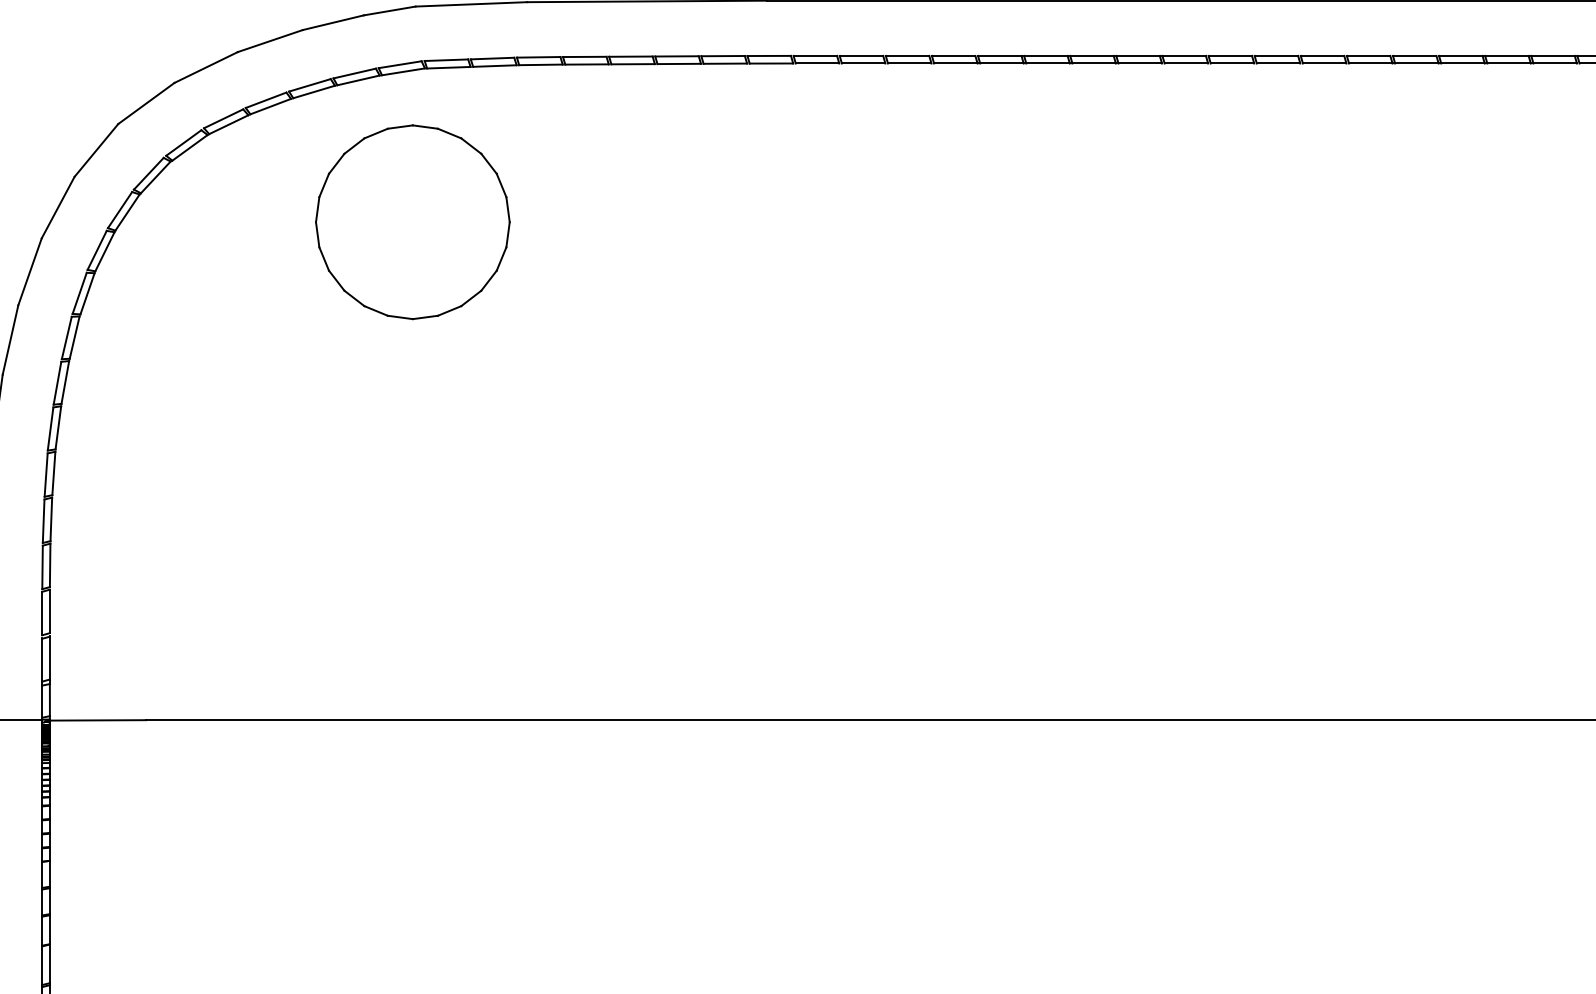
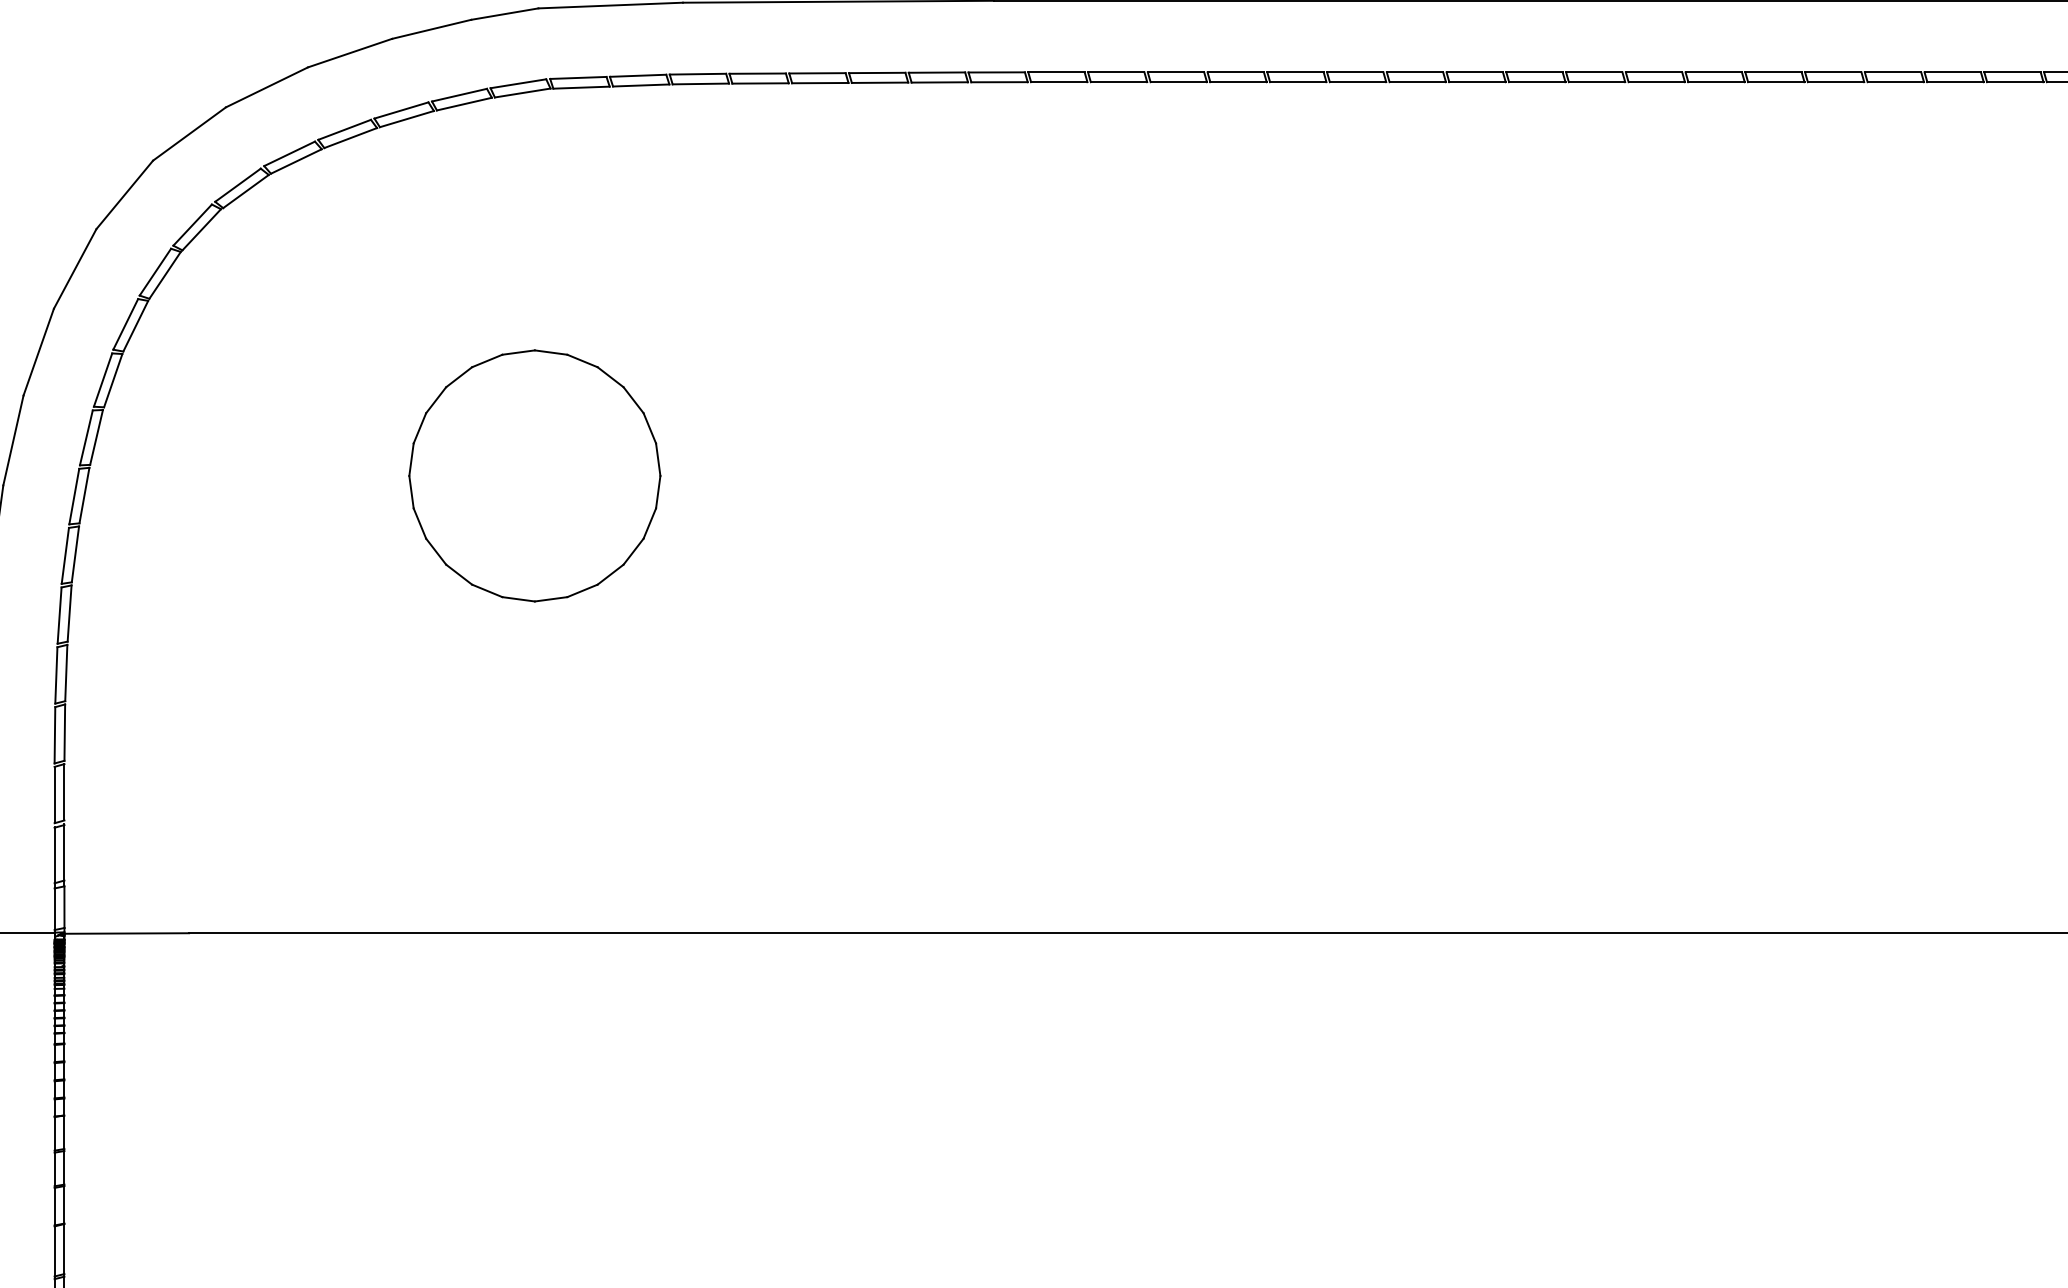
part: (412, 221) -> (534, 475), moved

